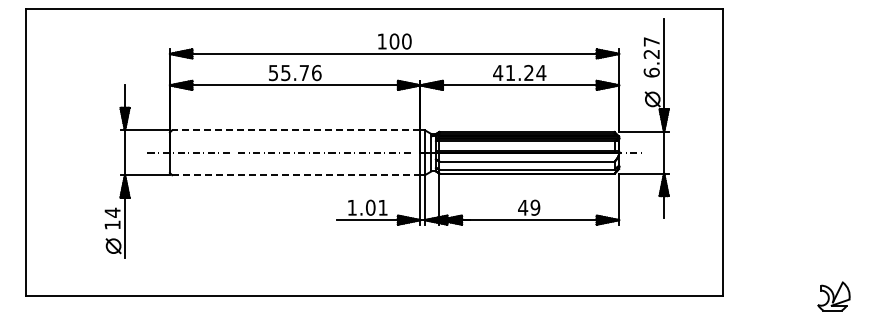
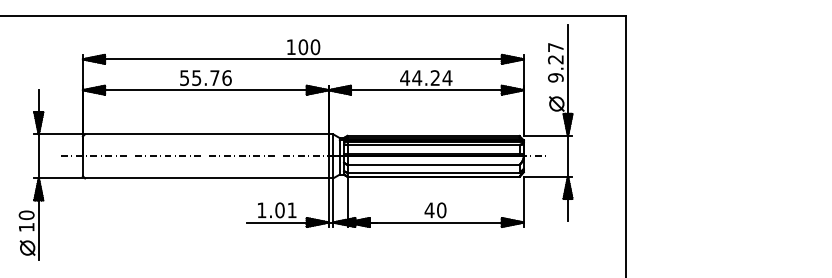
text: (510, 72) -> (417, 77), 41.24 -> 44.24
text: (651, 72) -> (555, 77), 6.27 -> 9.27
line: (295, 130) -> (206, 134), dashed -> solid
line: (296, 175) -> (207, 178), dashed -> solid
text: (535, 207) -> (441, 210), 49 -> 40
text: (112, 212) -> (26, 215), 14 -> 10

